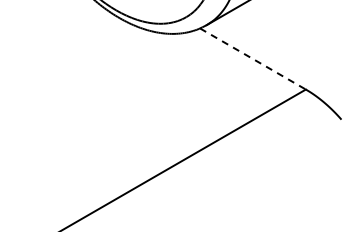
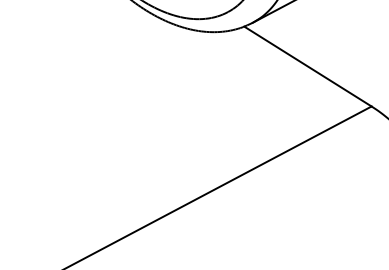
line: (253, 59) -> (308, 67), dashed -> solid

